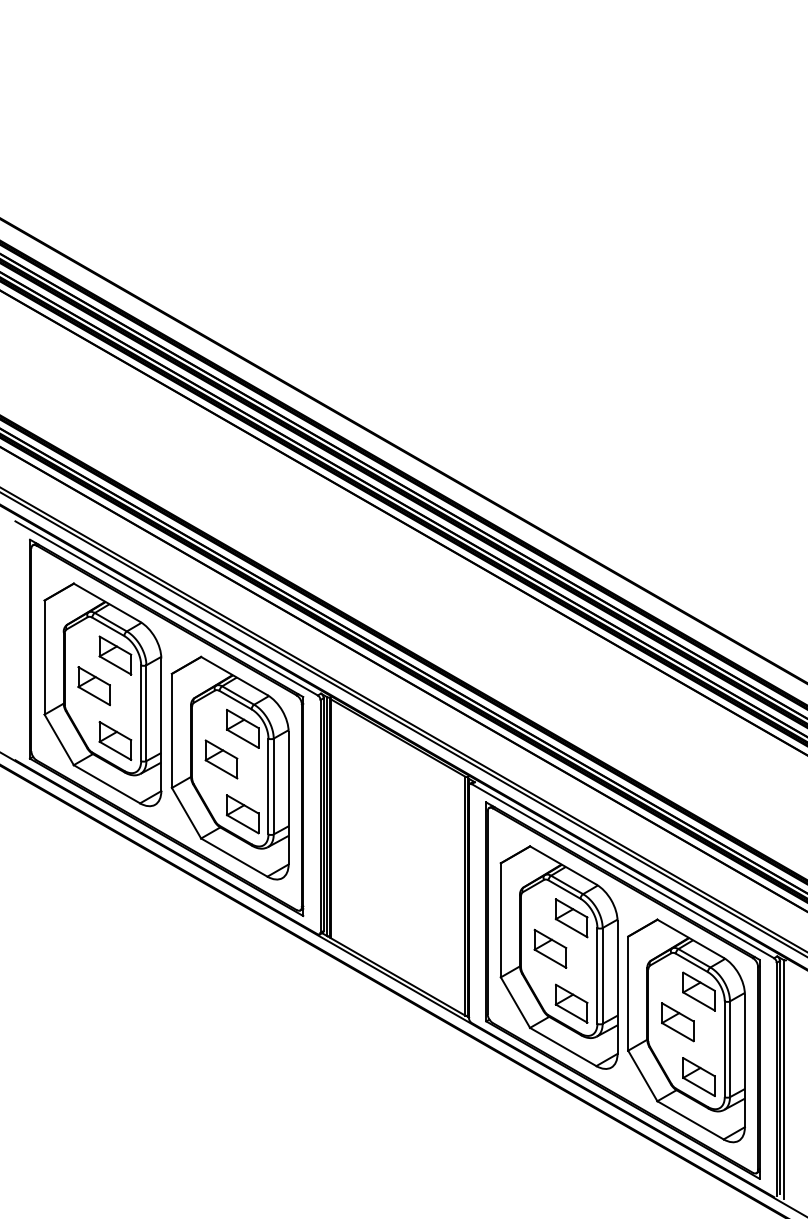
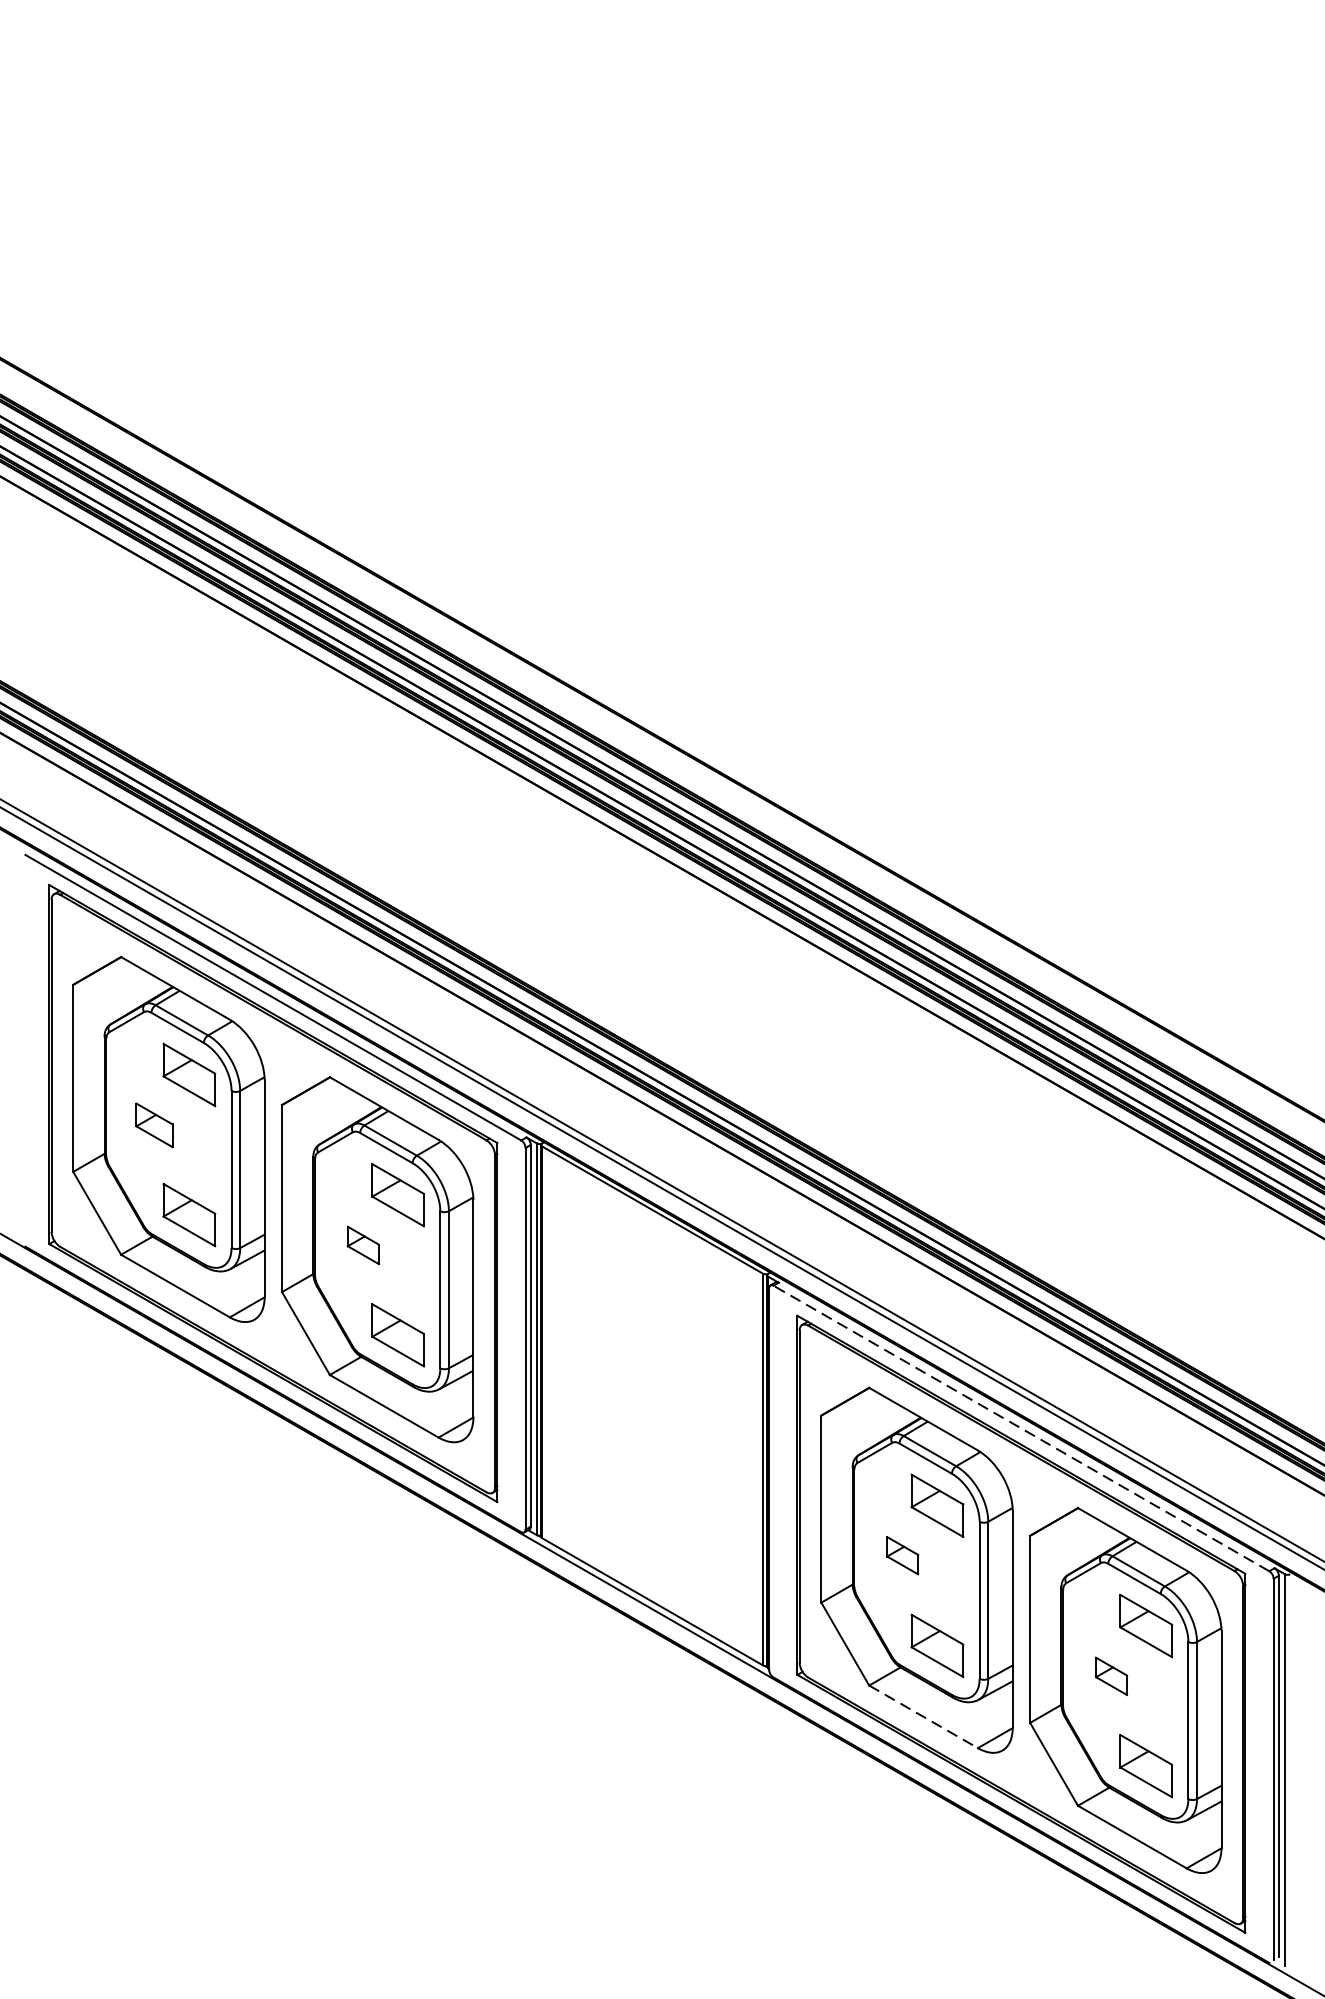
part: (93, 686) -> (153, 1125), size x0.7
part: (221, 759) -> (363, 1245), size x0.6
line: (622, 870) -> (1020, 1427), solid -> dashed
part: (550, 948) -> (902, 1555), size x0.6
part: (677, 1022) -> (1110, 1676), size x0.6
line: (563, 1047) -> (924, 1717), solid -> dashed

